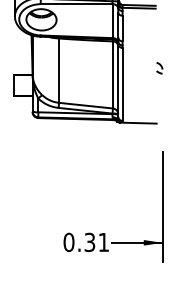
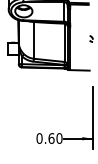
text: (96, 242) -> (55, 138), 0.31 -> 0.60

